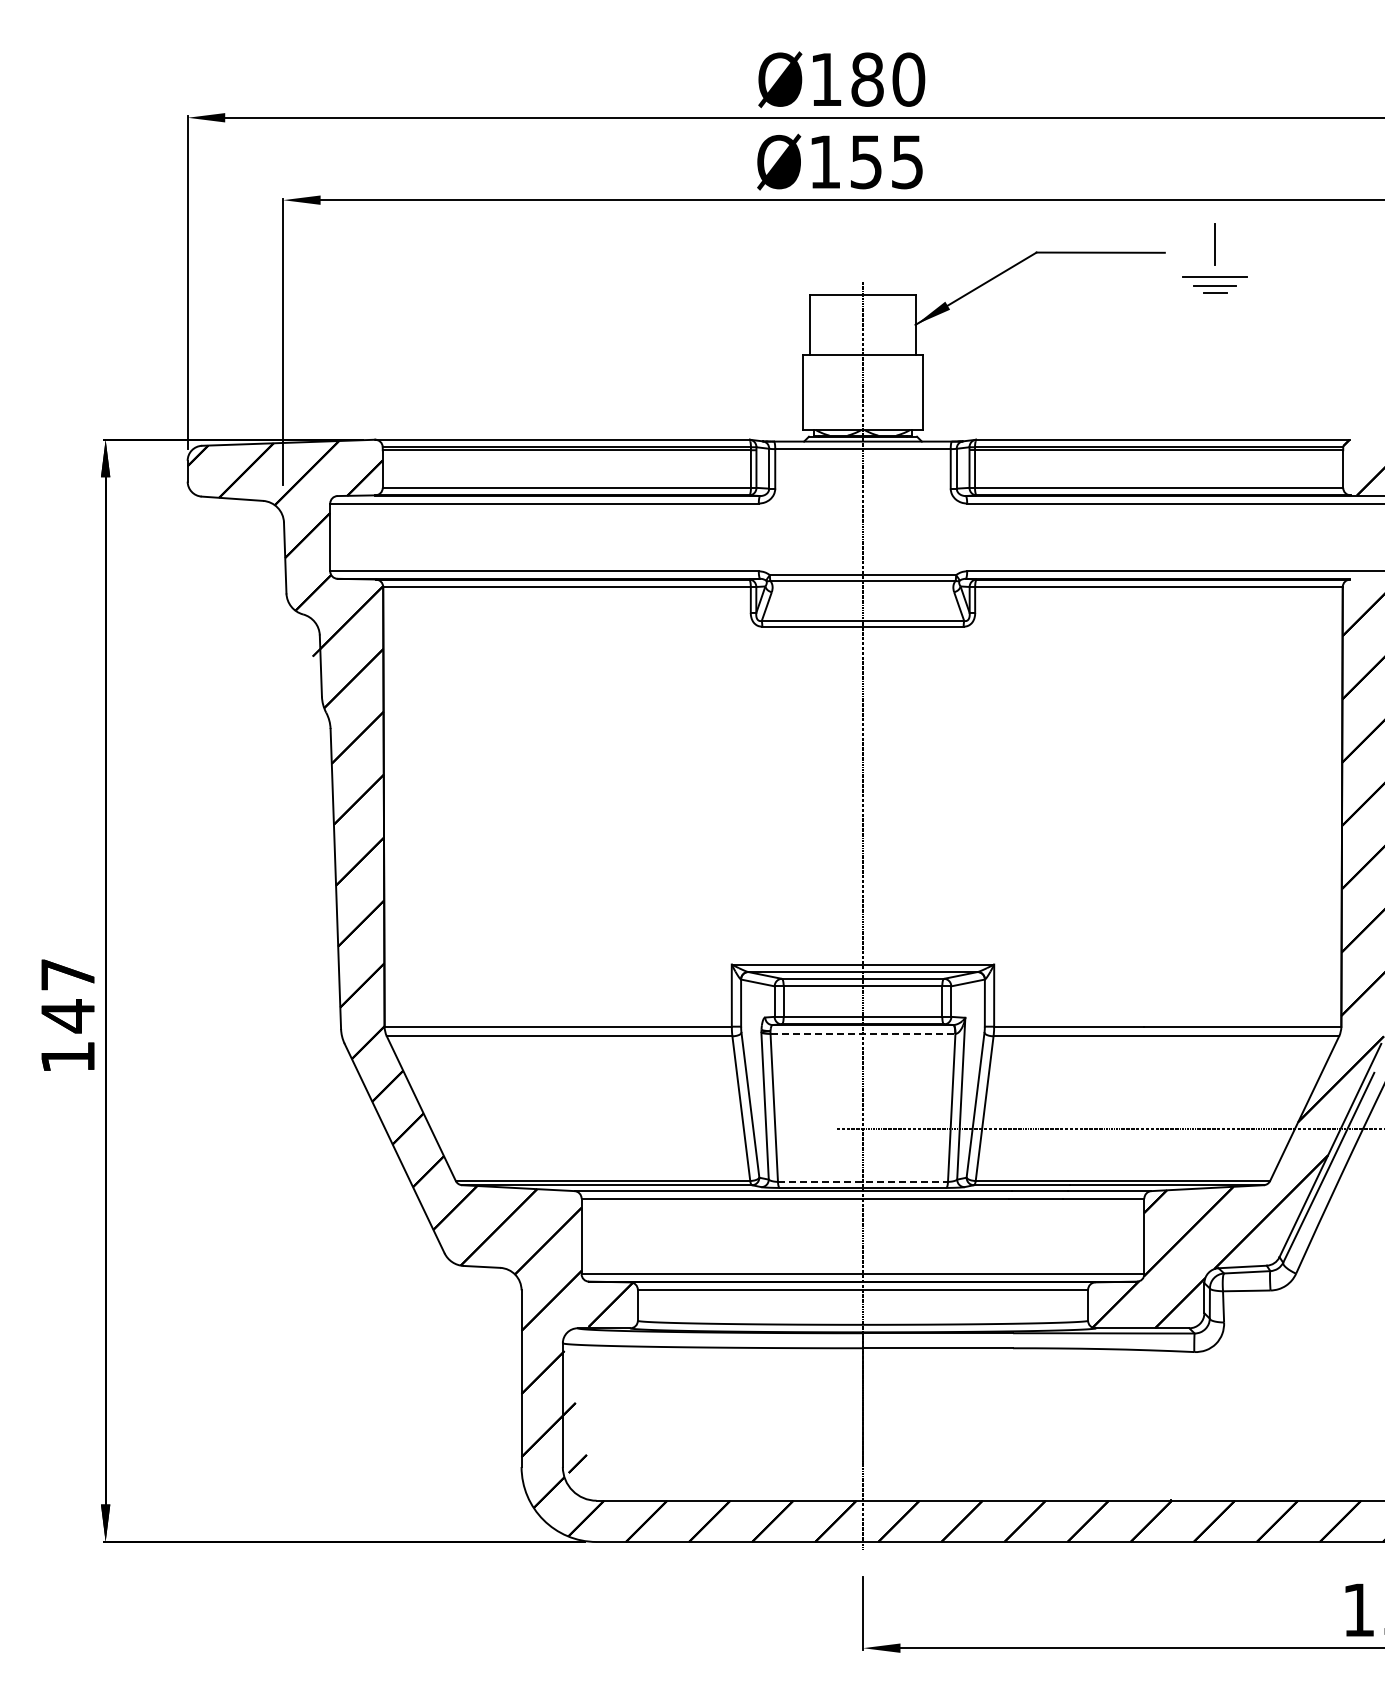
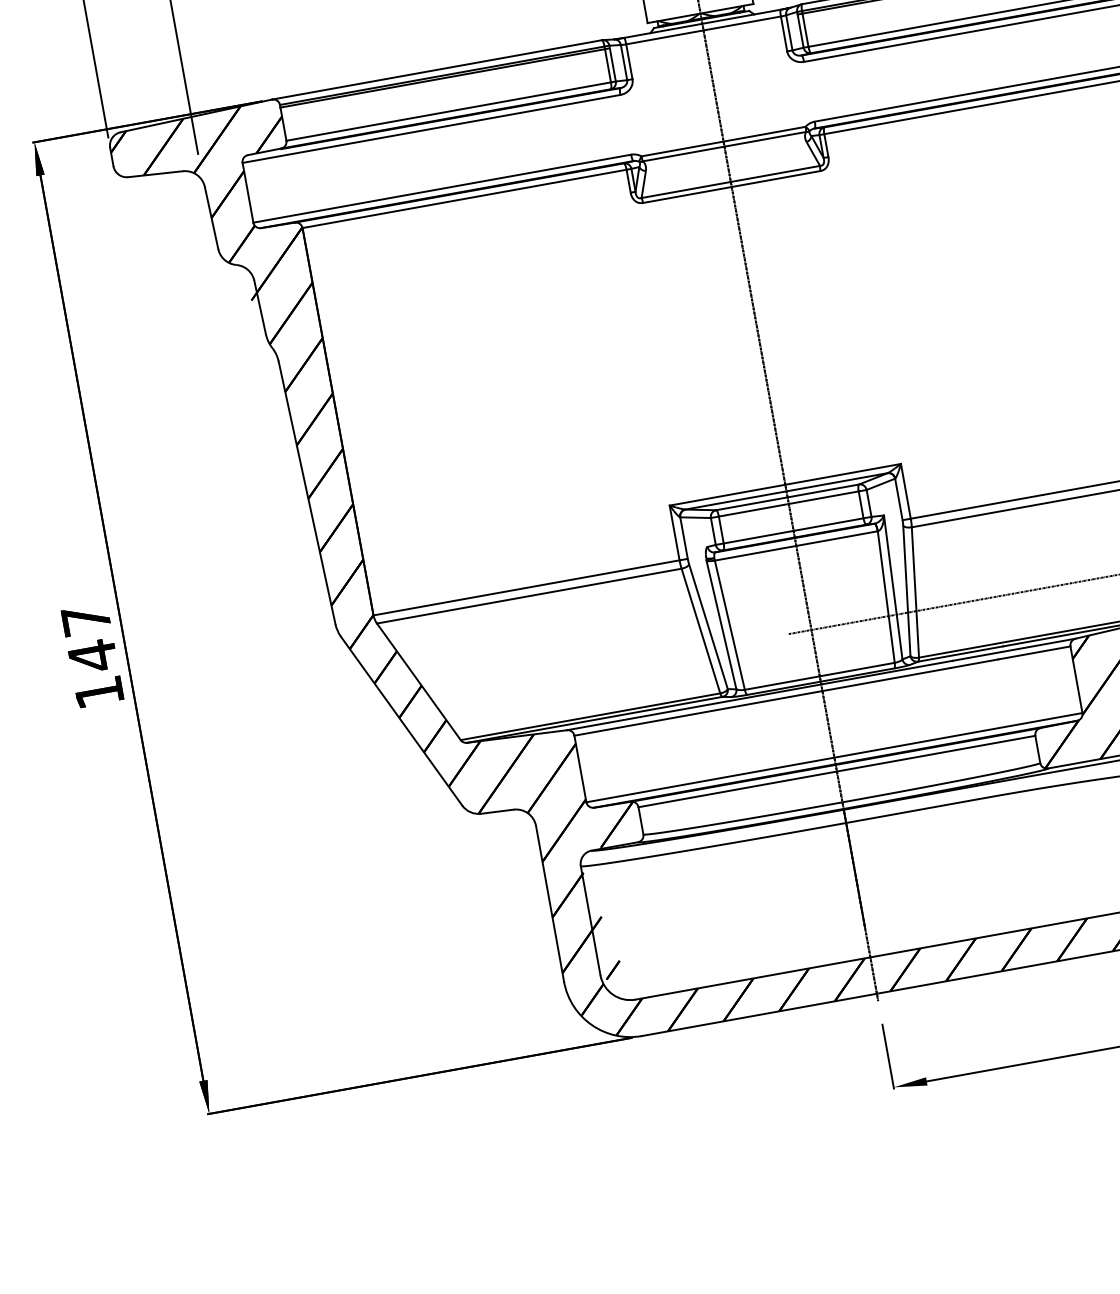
line: (863, 1033) -> (796, 545), dashed -> solid
line: (863, 1181) -> (820, 675), dashed -> solid

